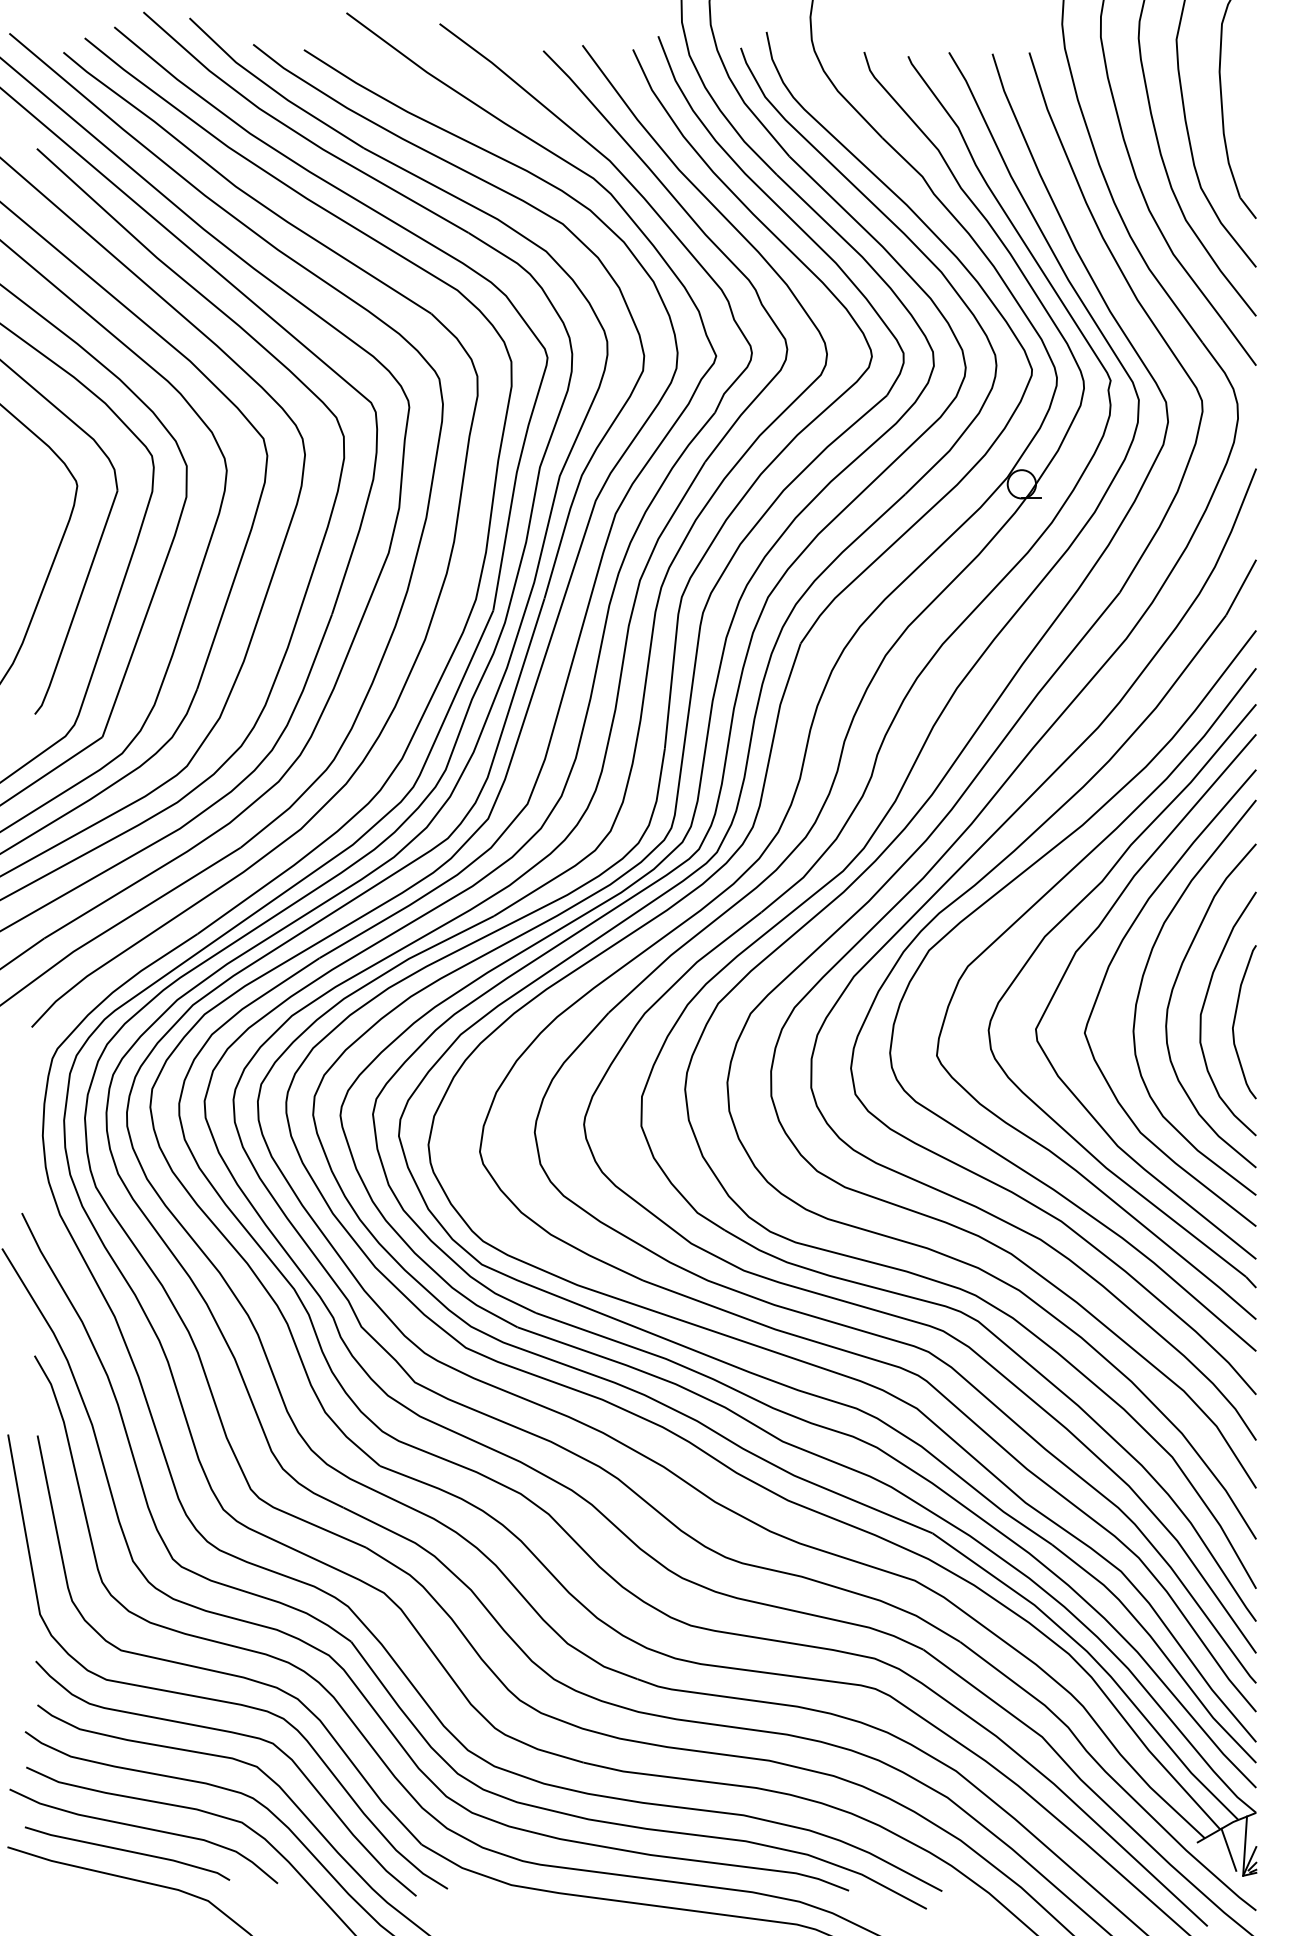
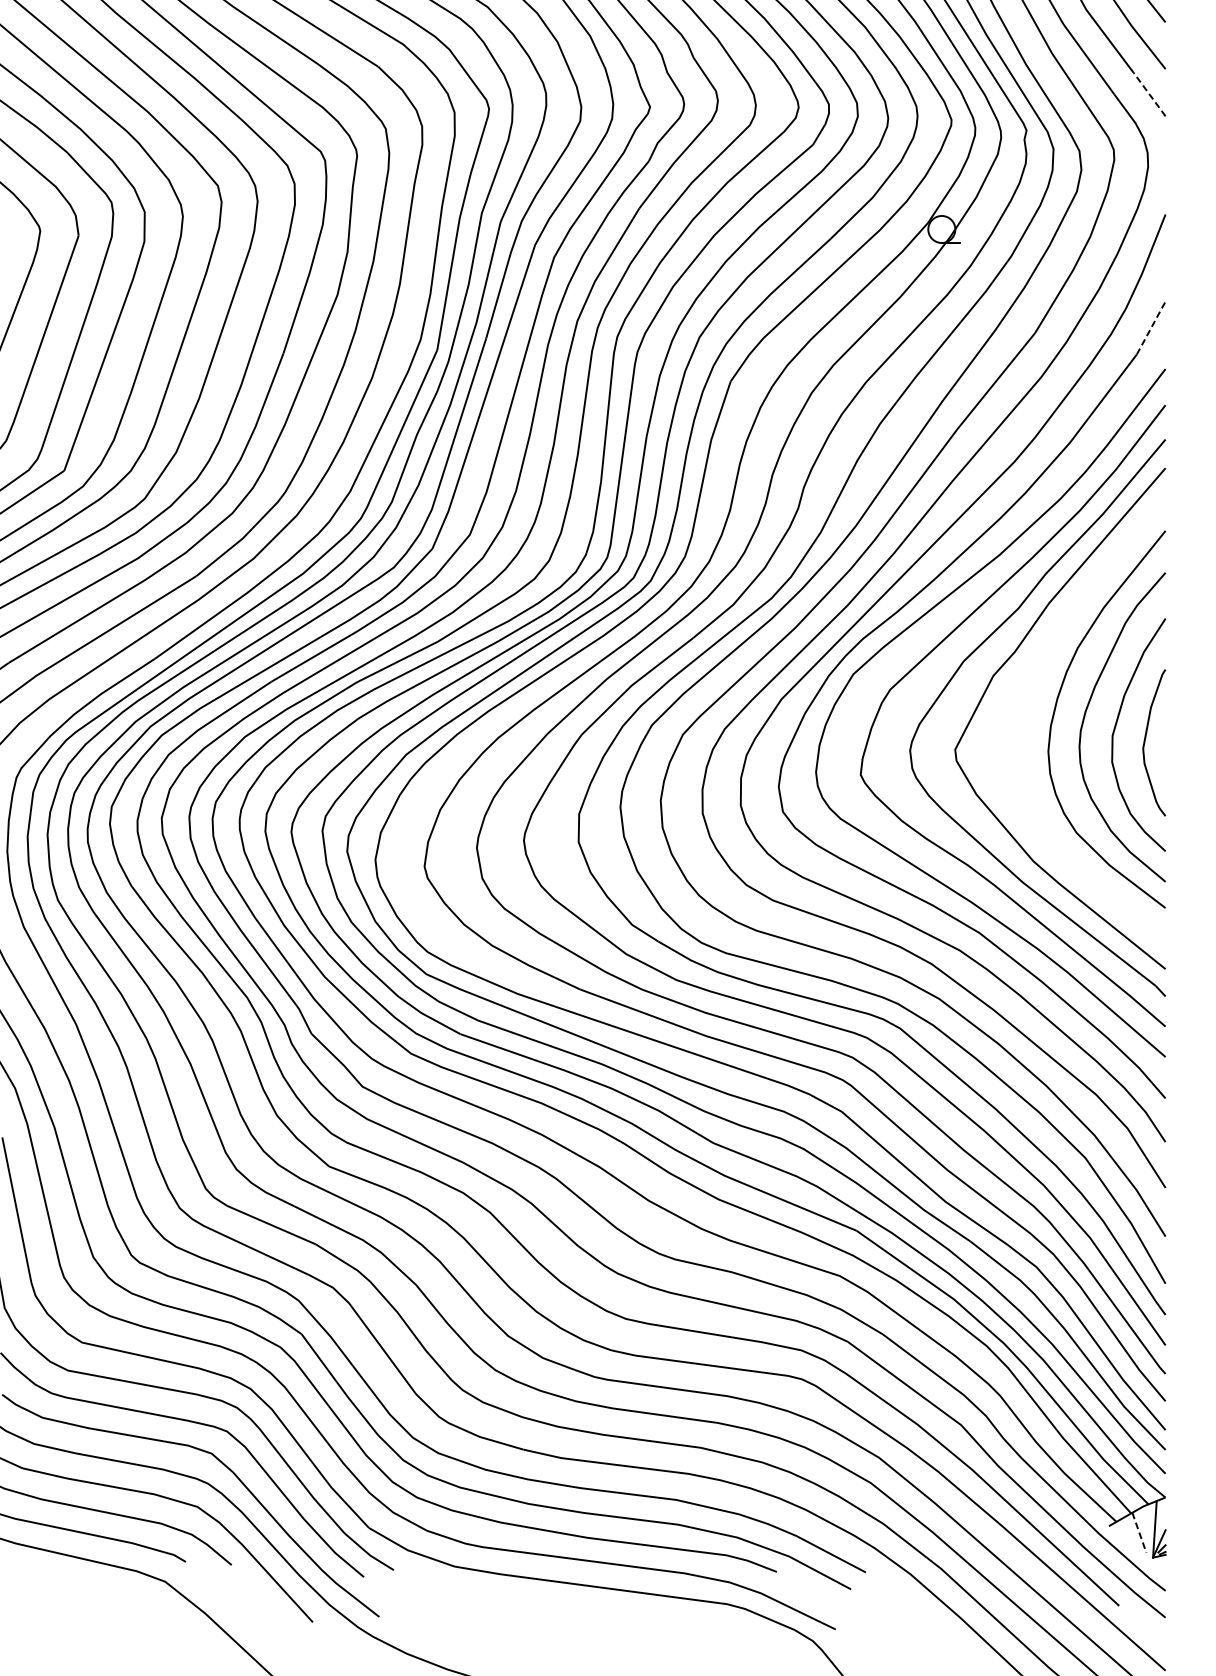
line: (1239, 342) -> (1149, 94), solid -> dashed
line: (1241, 587) -> (1151, 327), solid -> dashed
curve: (1107, 973) -> (1023, 696), removed
line: (1229, 1850) -> (1140, 1533), solid -> dashed

